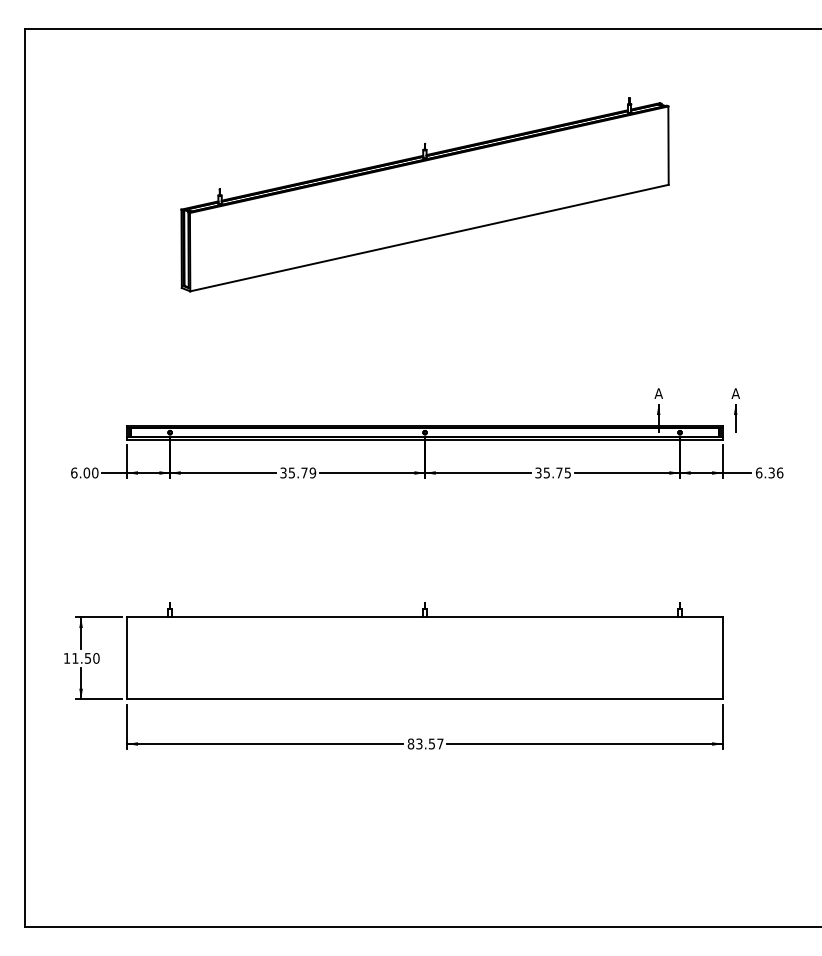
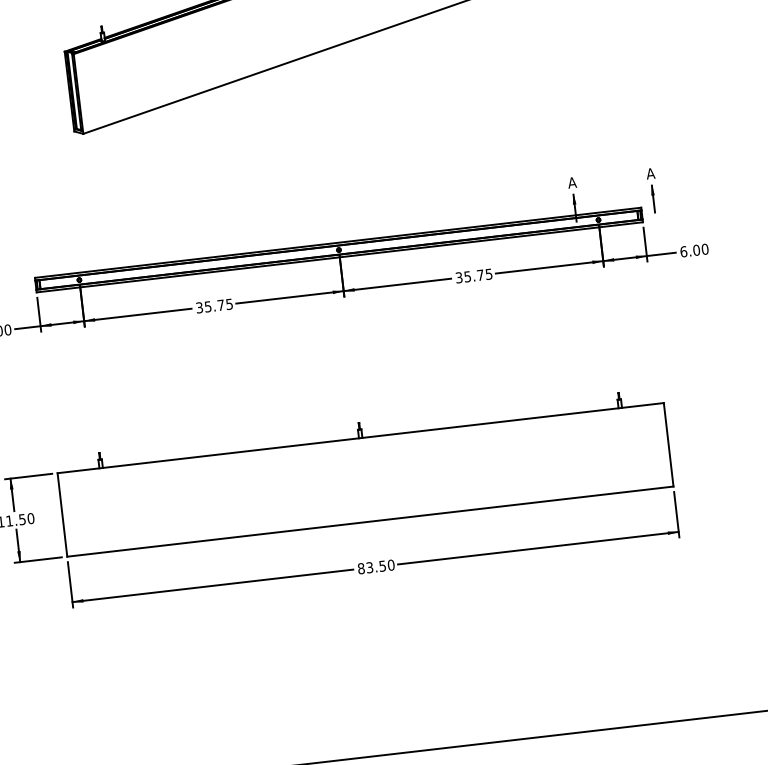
text: (312, 472) -> (229, 303), 35.79 -> 35.75
text: (775, 472) -> (700, 249), 6.36 -> 6.00
text: (440, 743) -> (391, 564), 83.57 -> 83.50

